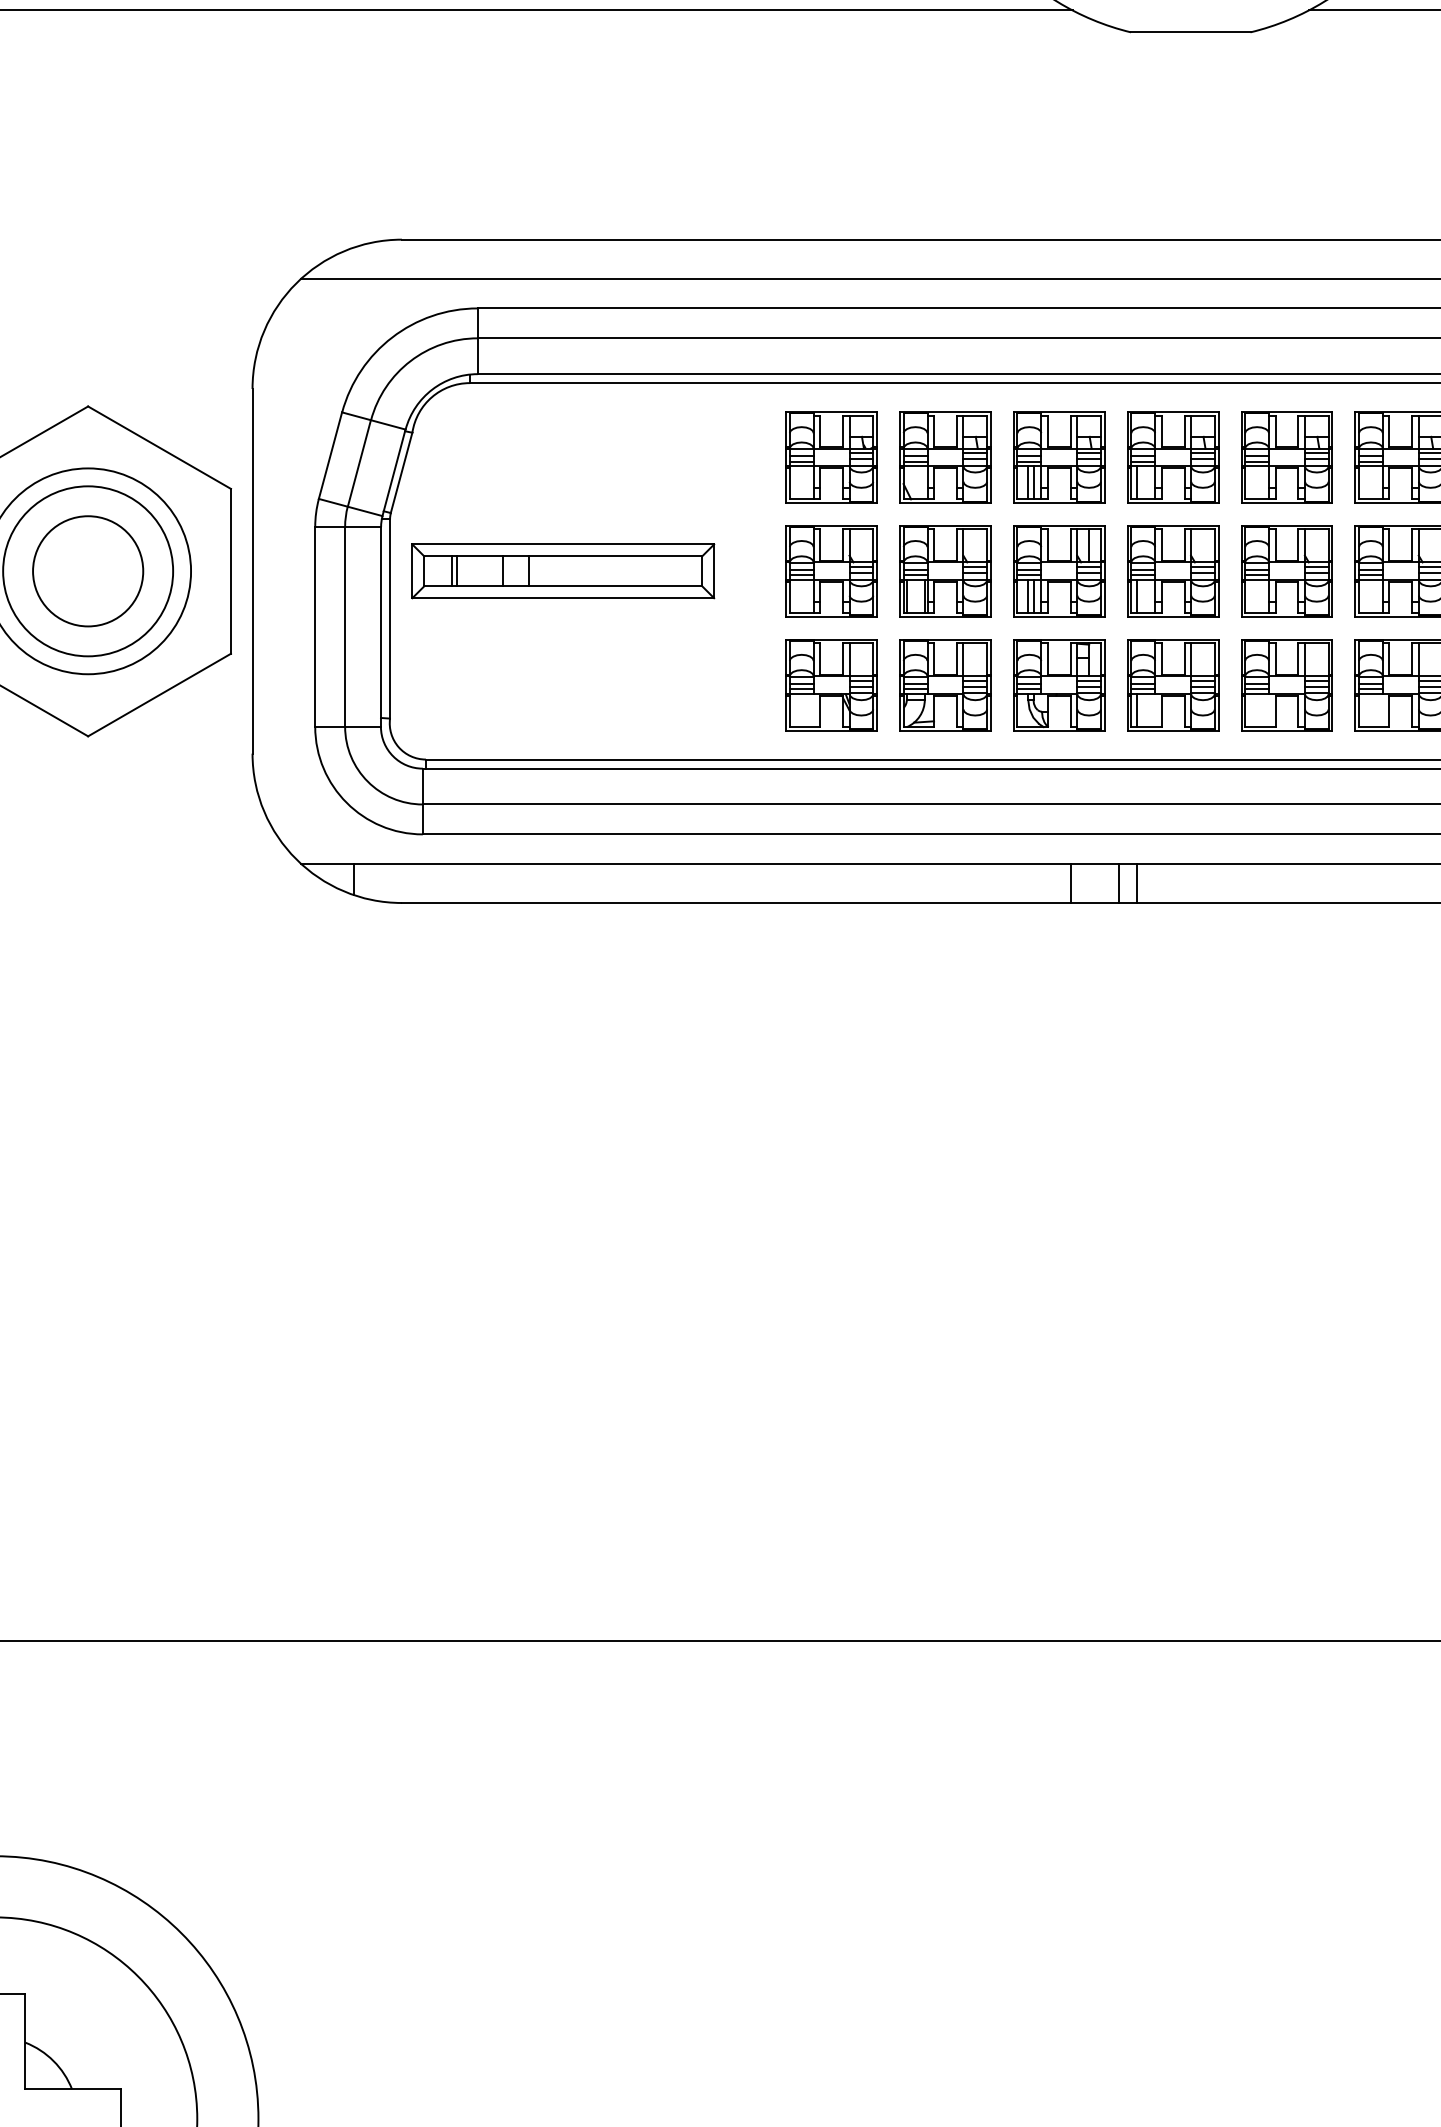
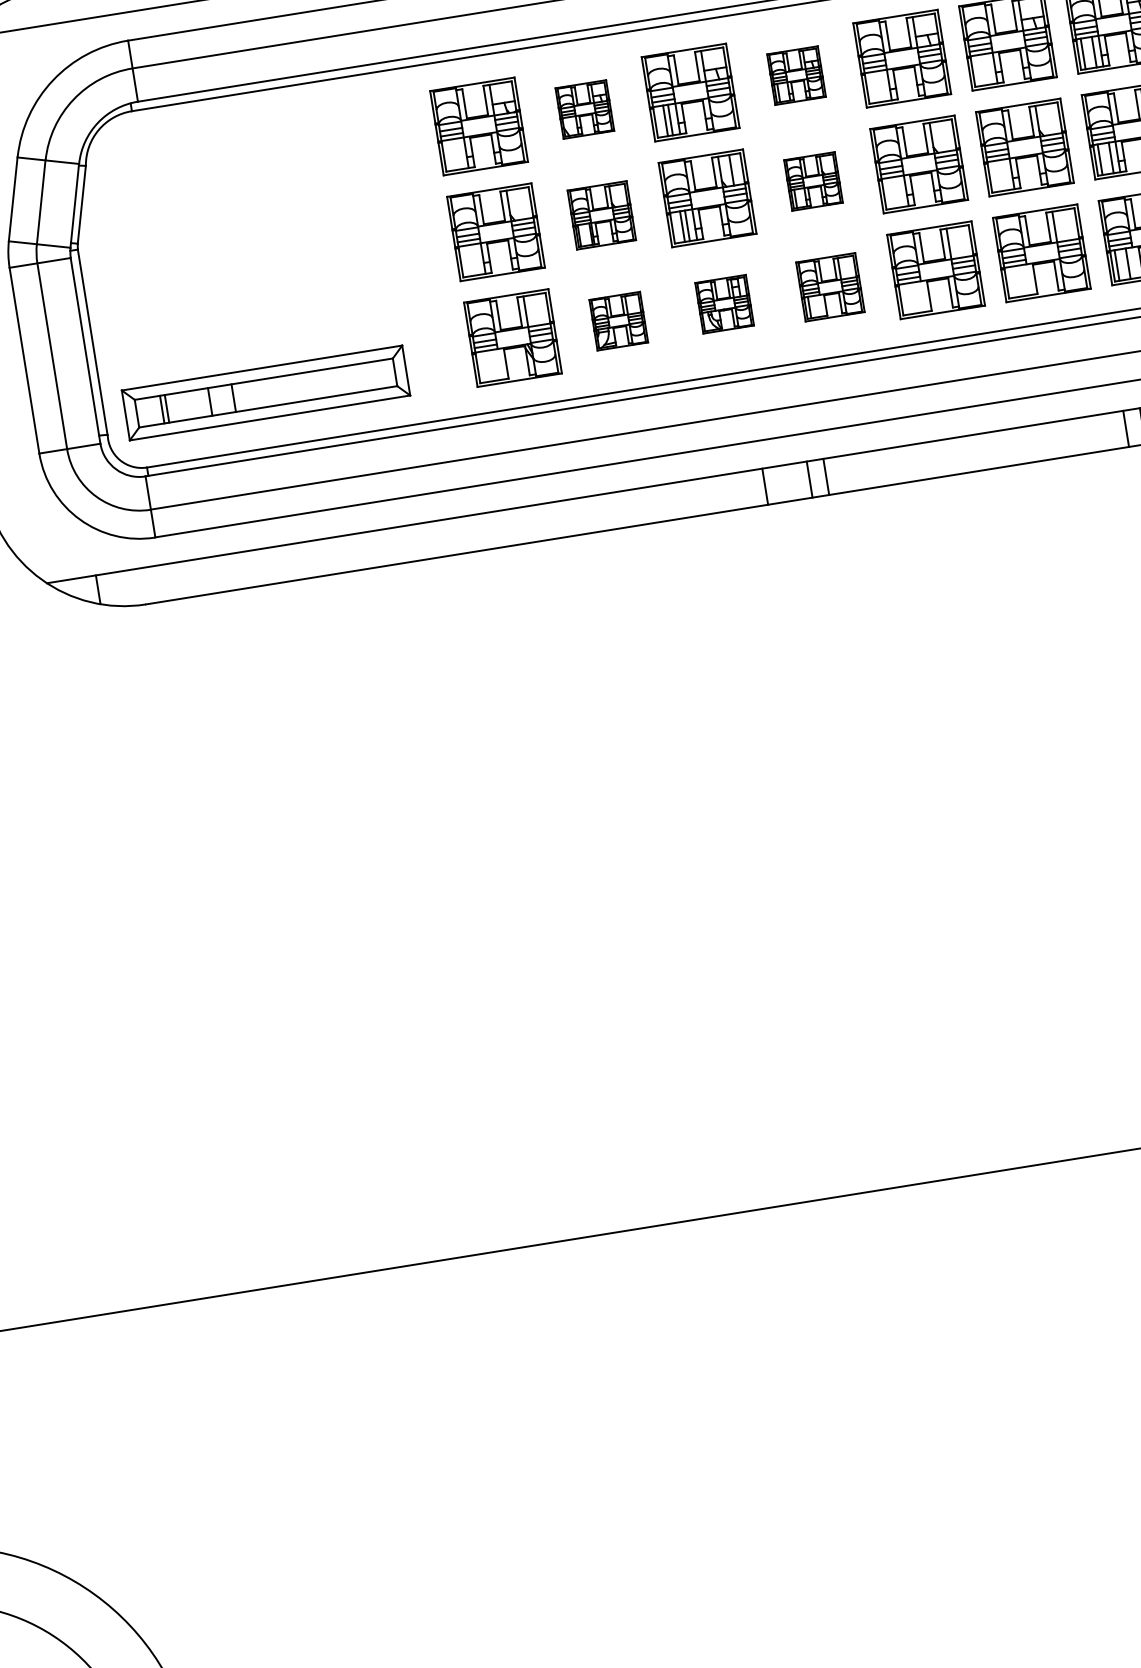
part: (945, 457) -> (584, 109), size x0.6
part: (1173, 457) -> (796, 75), size x0.6
part: (563, 571) -> (266, 393), moved
part: (945, 571) -> (601, 215), size x0.7
part: (1173, 571) -> (813, 181), size x0.6
part: (945, 685) -> (618, 321), size x0.6
part: (1059, 685) -> (724, 304), size x0.6
part: (1173, 685) -> (830, 287), size x0.7

